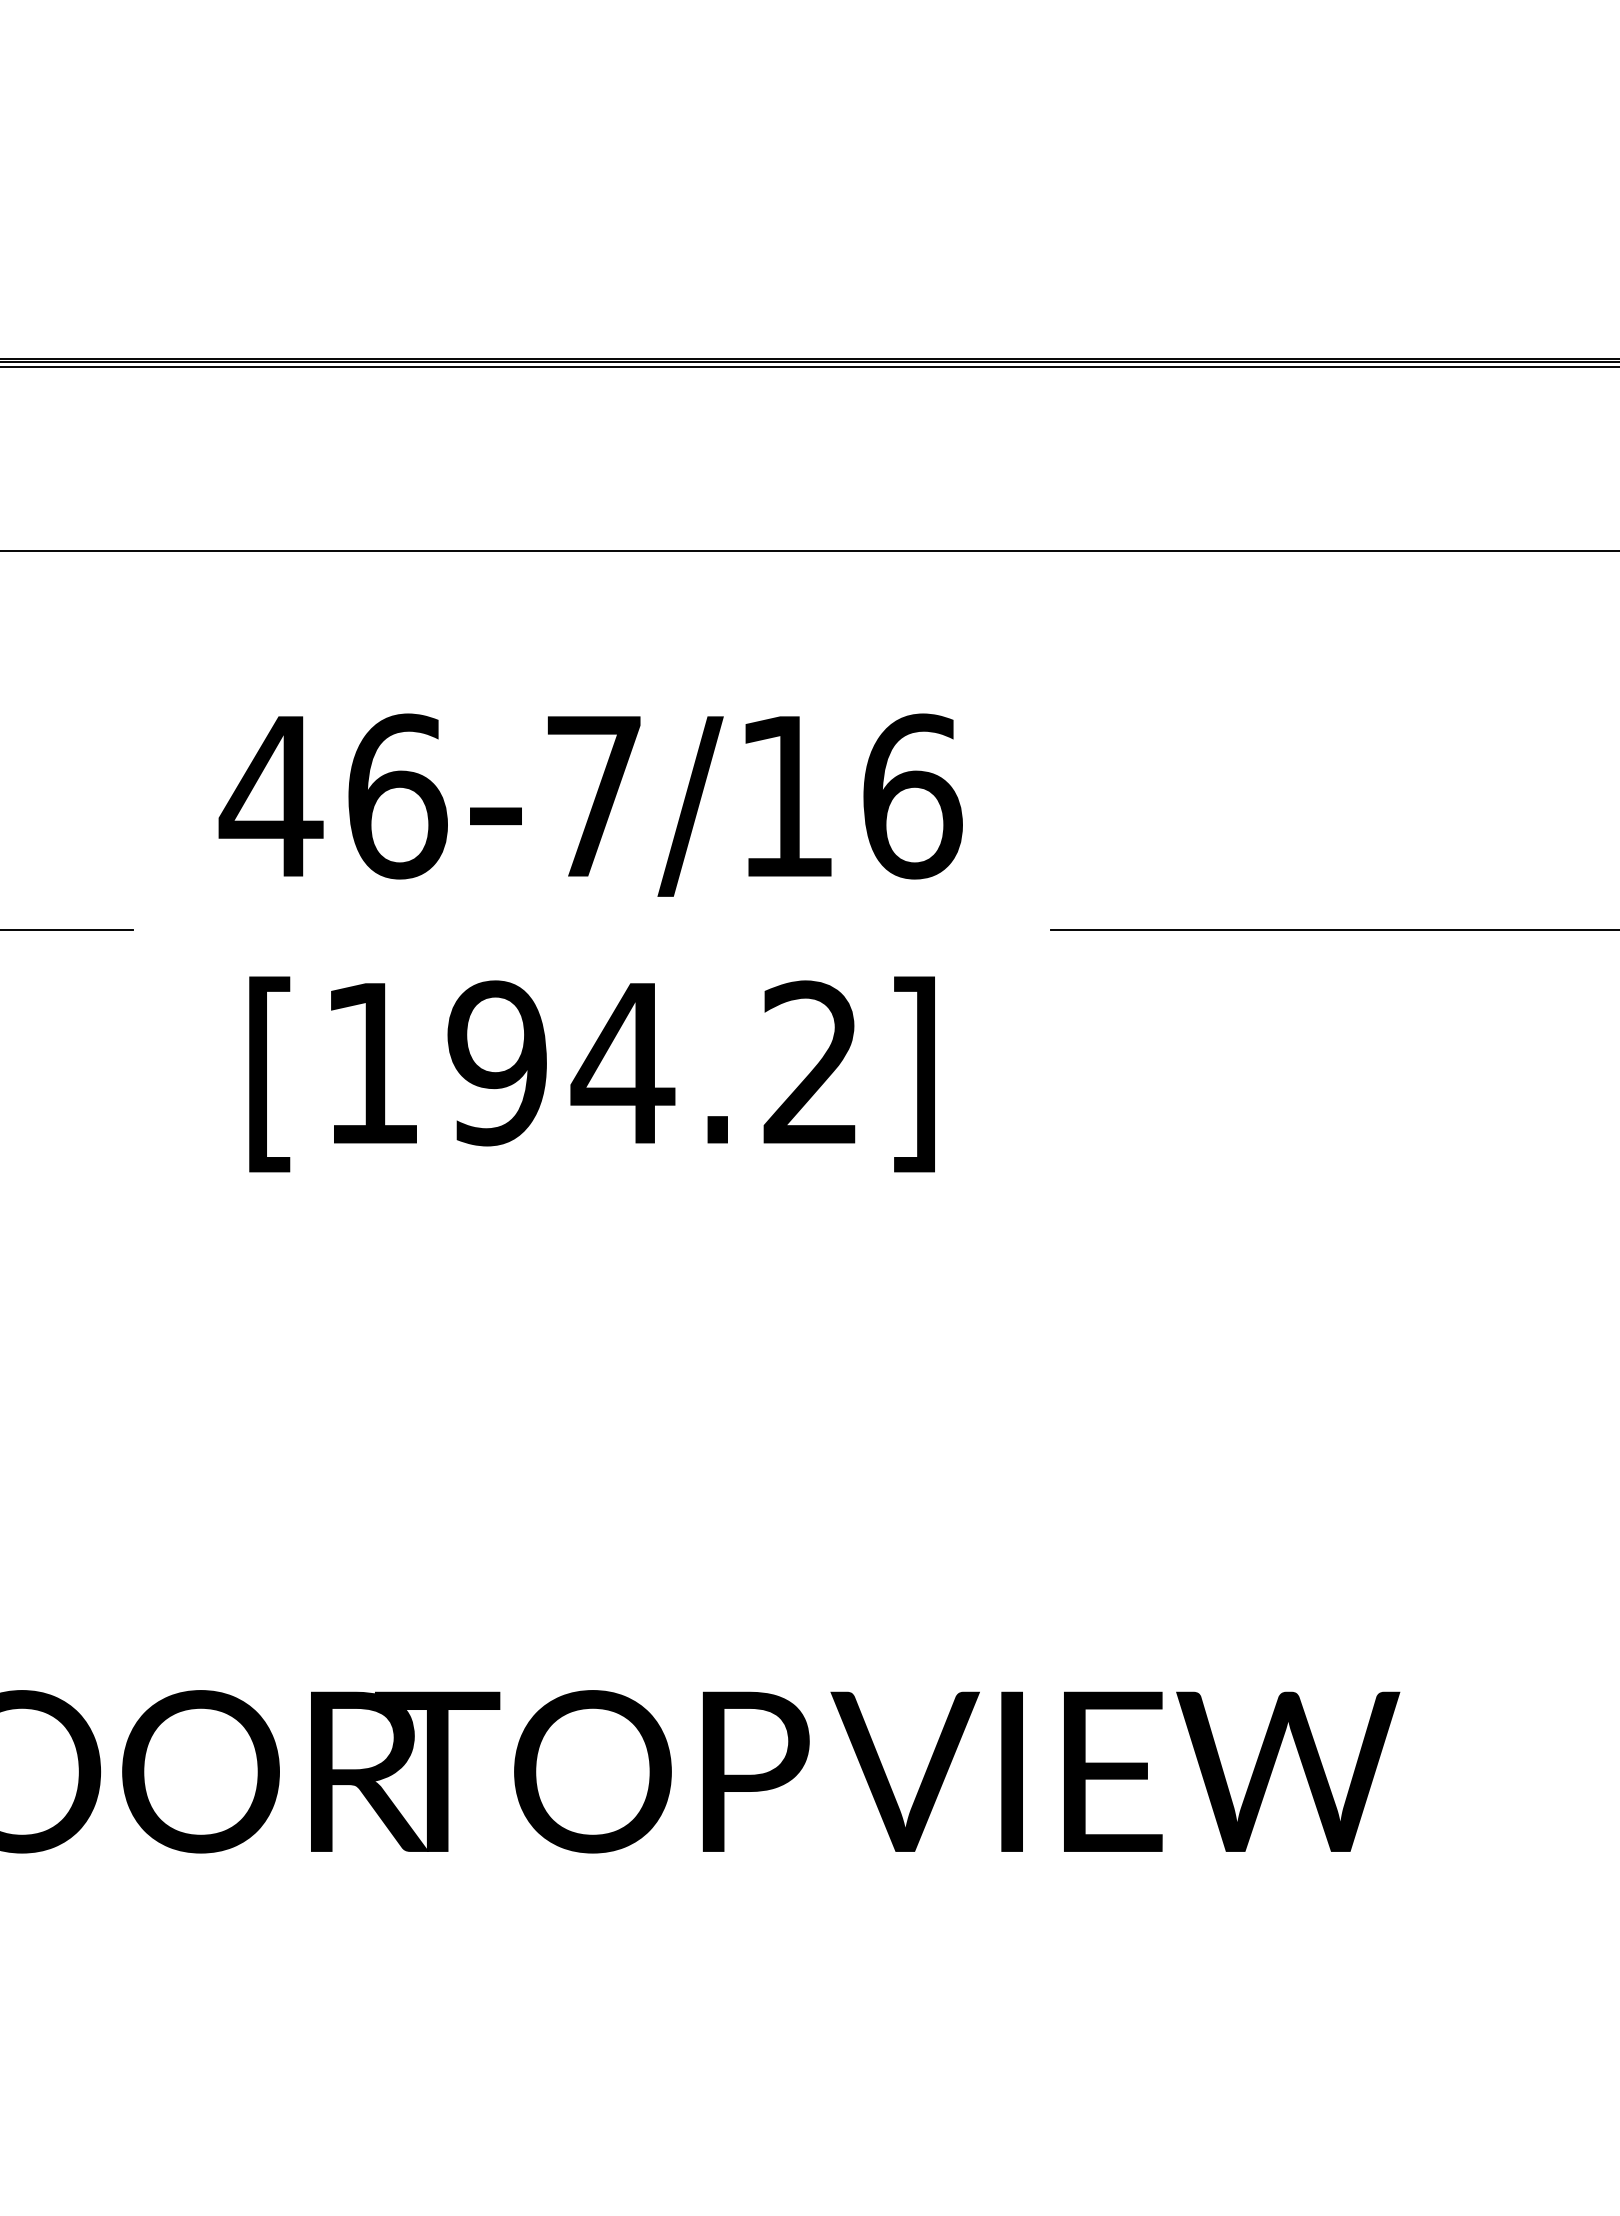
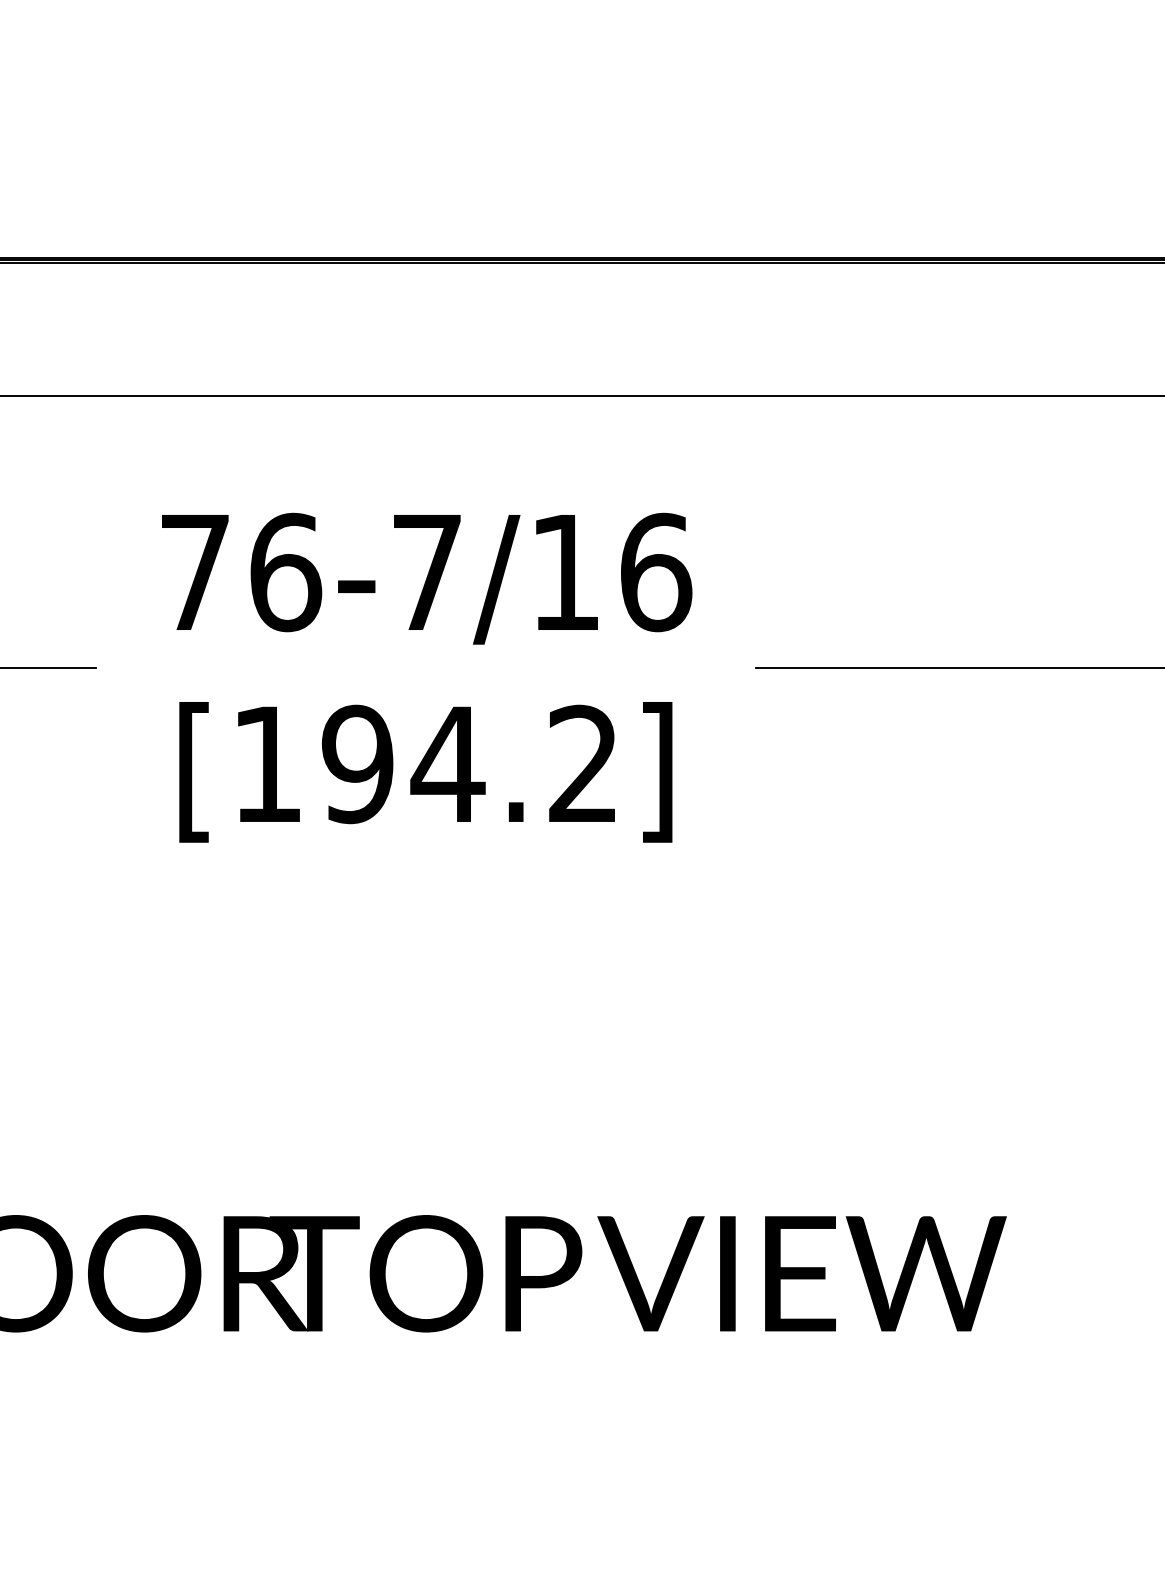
text: (270, 796) -> (194, 572), 46-7/16 -> 76-7/16

